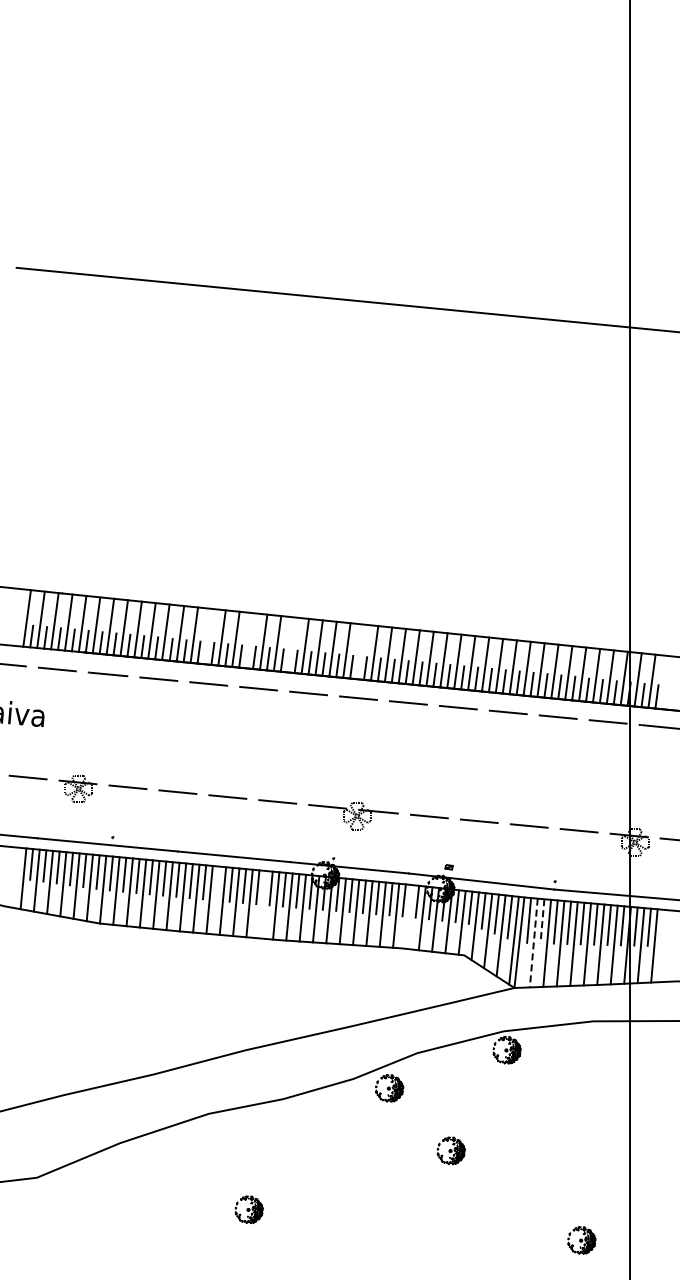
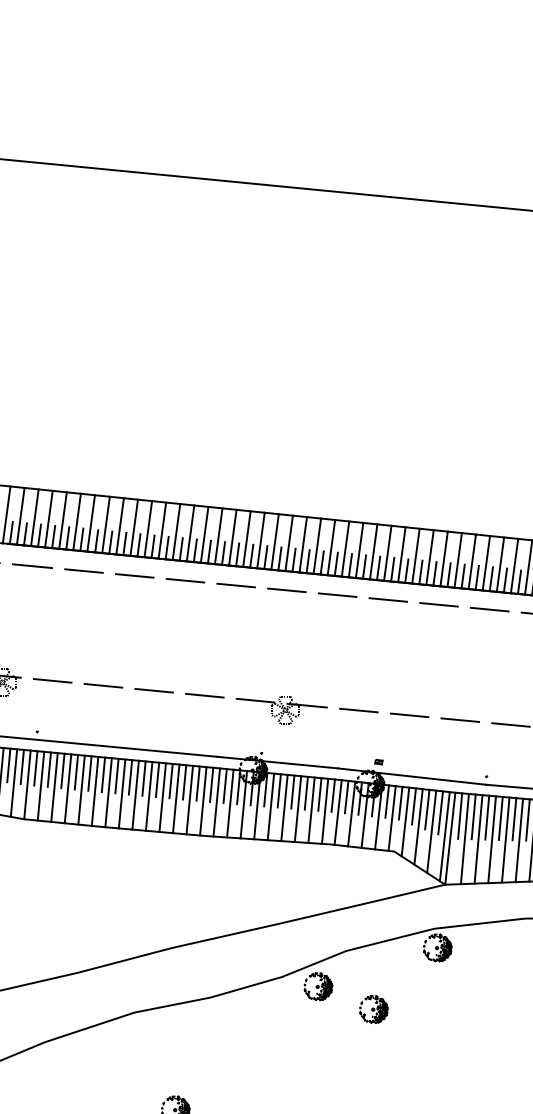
line: (207, 636) -> (133, 527), added
line: (249, 640) -> (176, 531), added
line: (291, 644) -> (218, 535), added
line: (360, 651) -> (288, 542), added
line: (217, 883) -> (143, 778), added
line: (262, 904) -> (189, 799), added
line: (408, 916) -> (337, 812), added
line: (542, 921) -> (473, 817), dashed -> solid
line: (533, 943) -> (464, 839), dashed -> solid
part: (451, 1150) -> (374, 1009), moved

